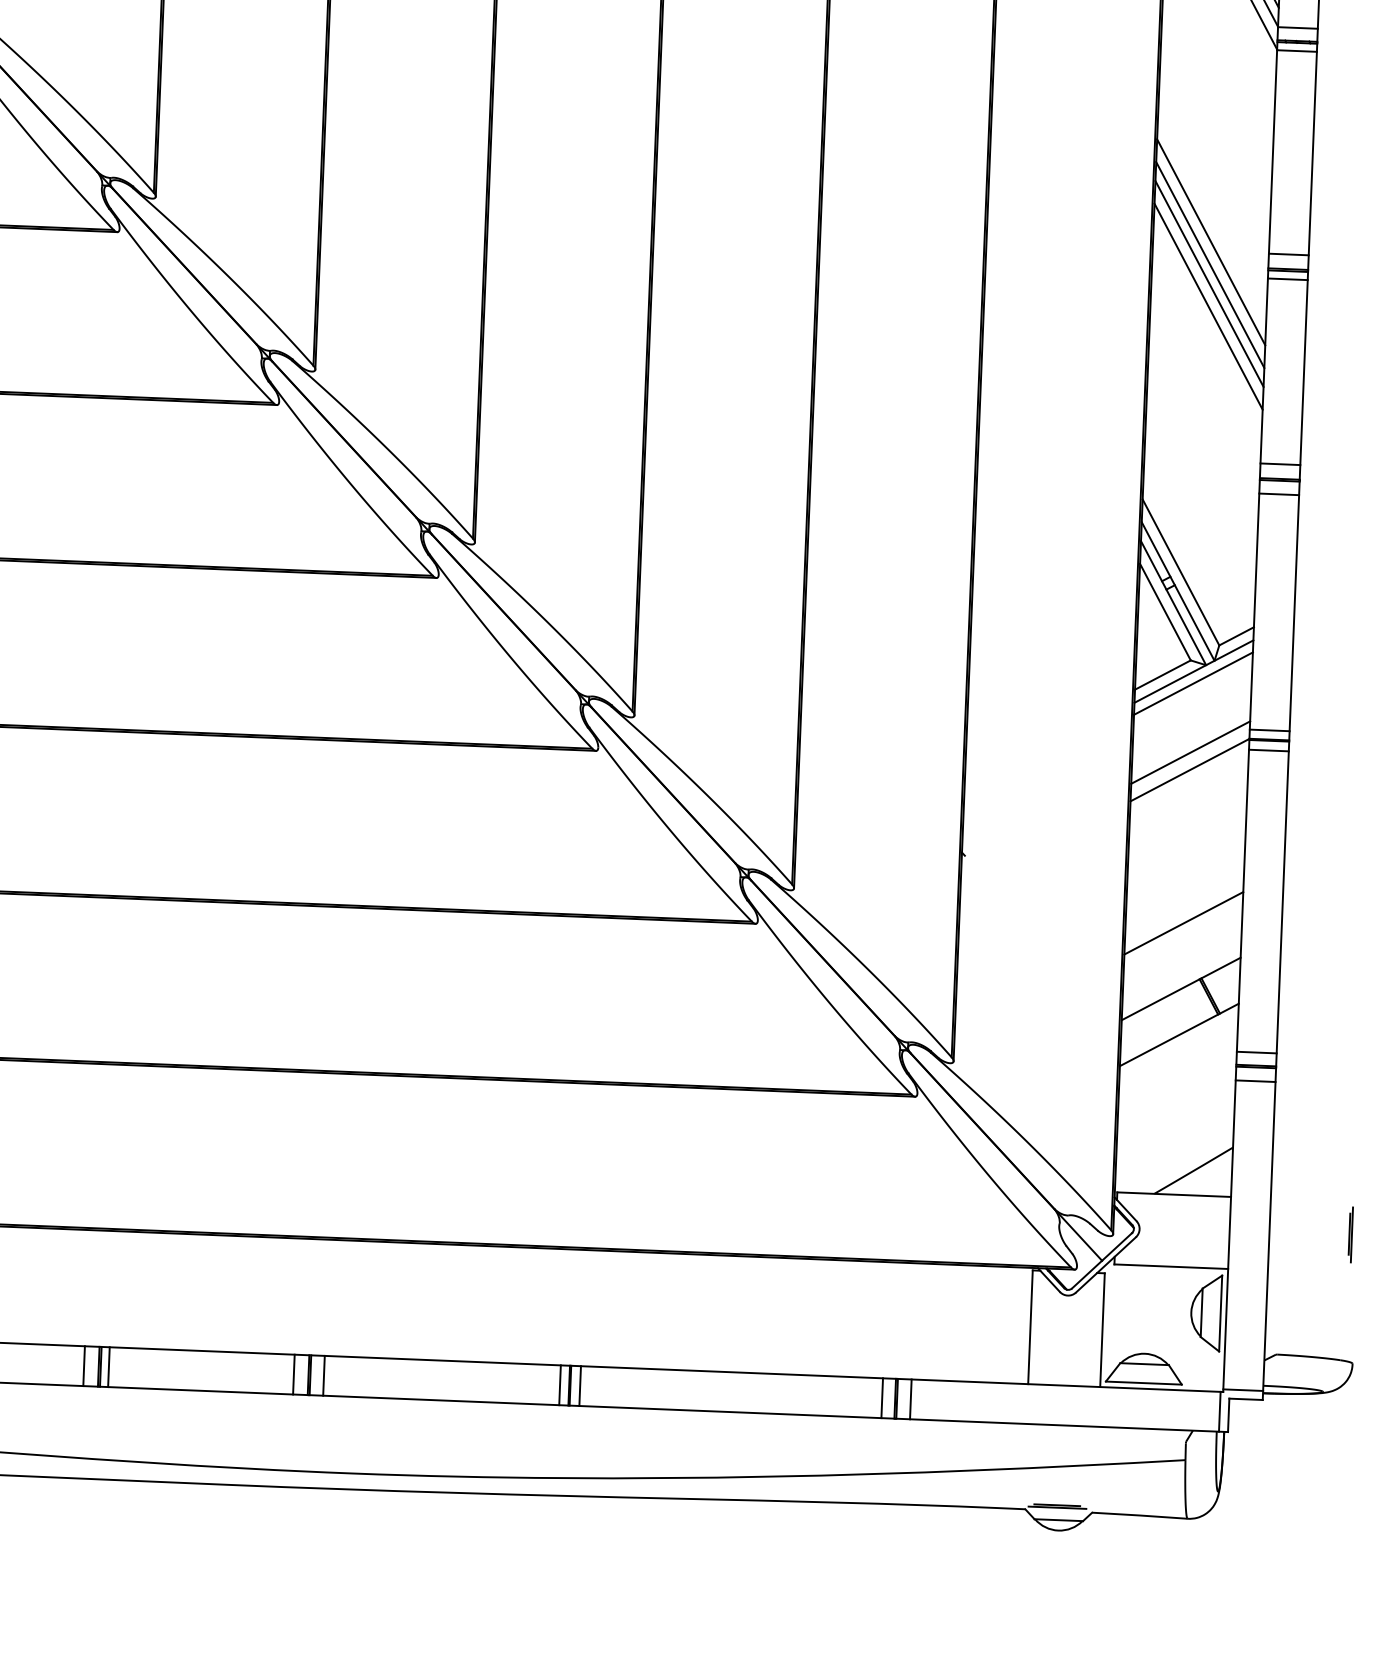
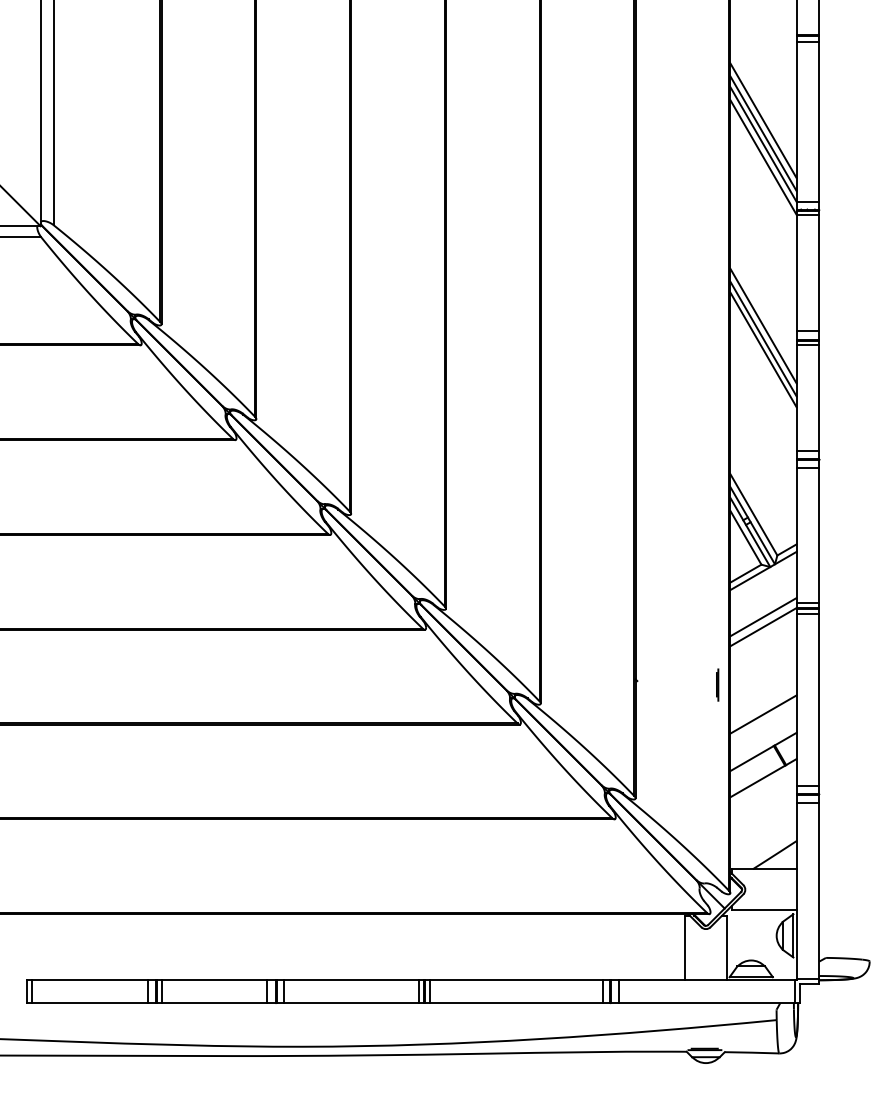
line: (1208, 306) -> (763, 362), removed
line: (1193, 683) -> (763, 577), removed
line: (1350, 1233) -> (717, 684), moved

